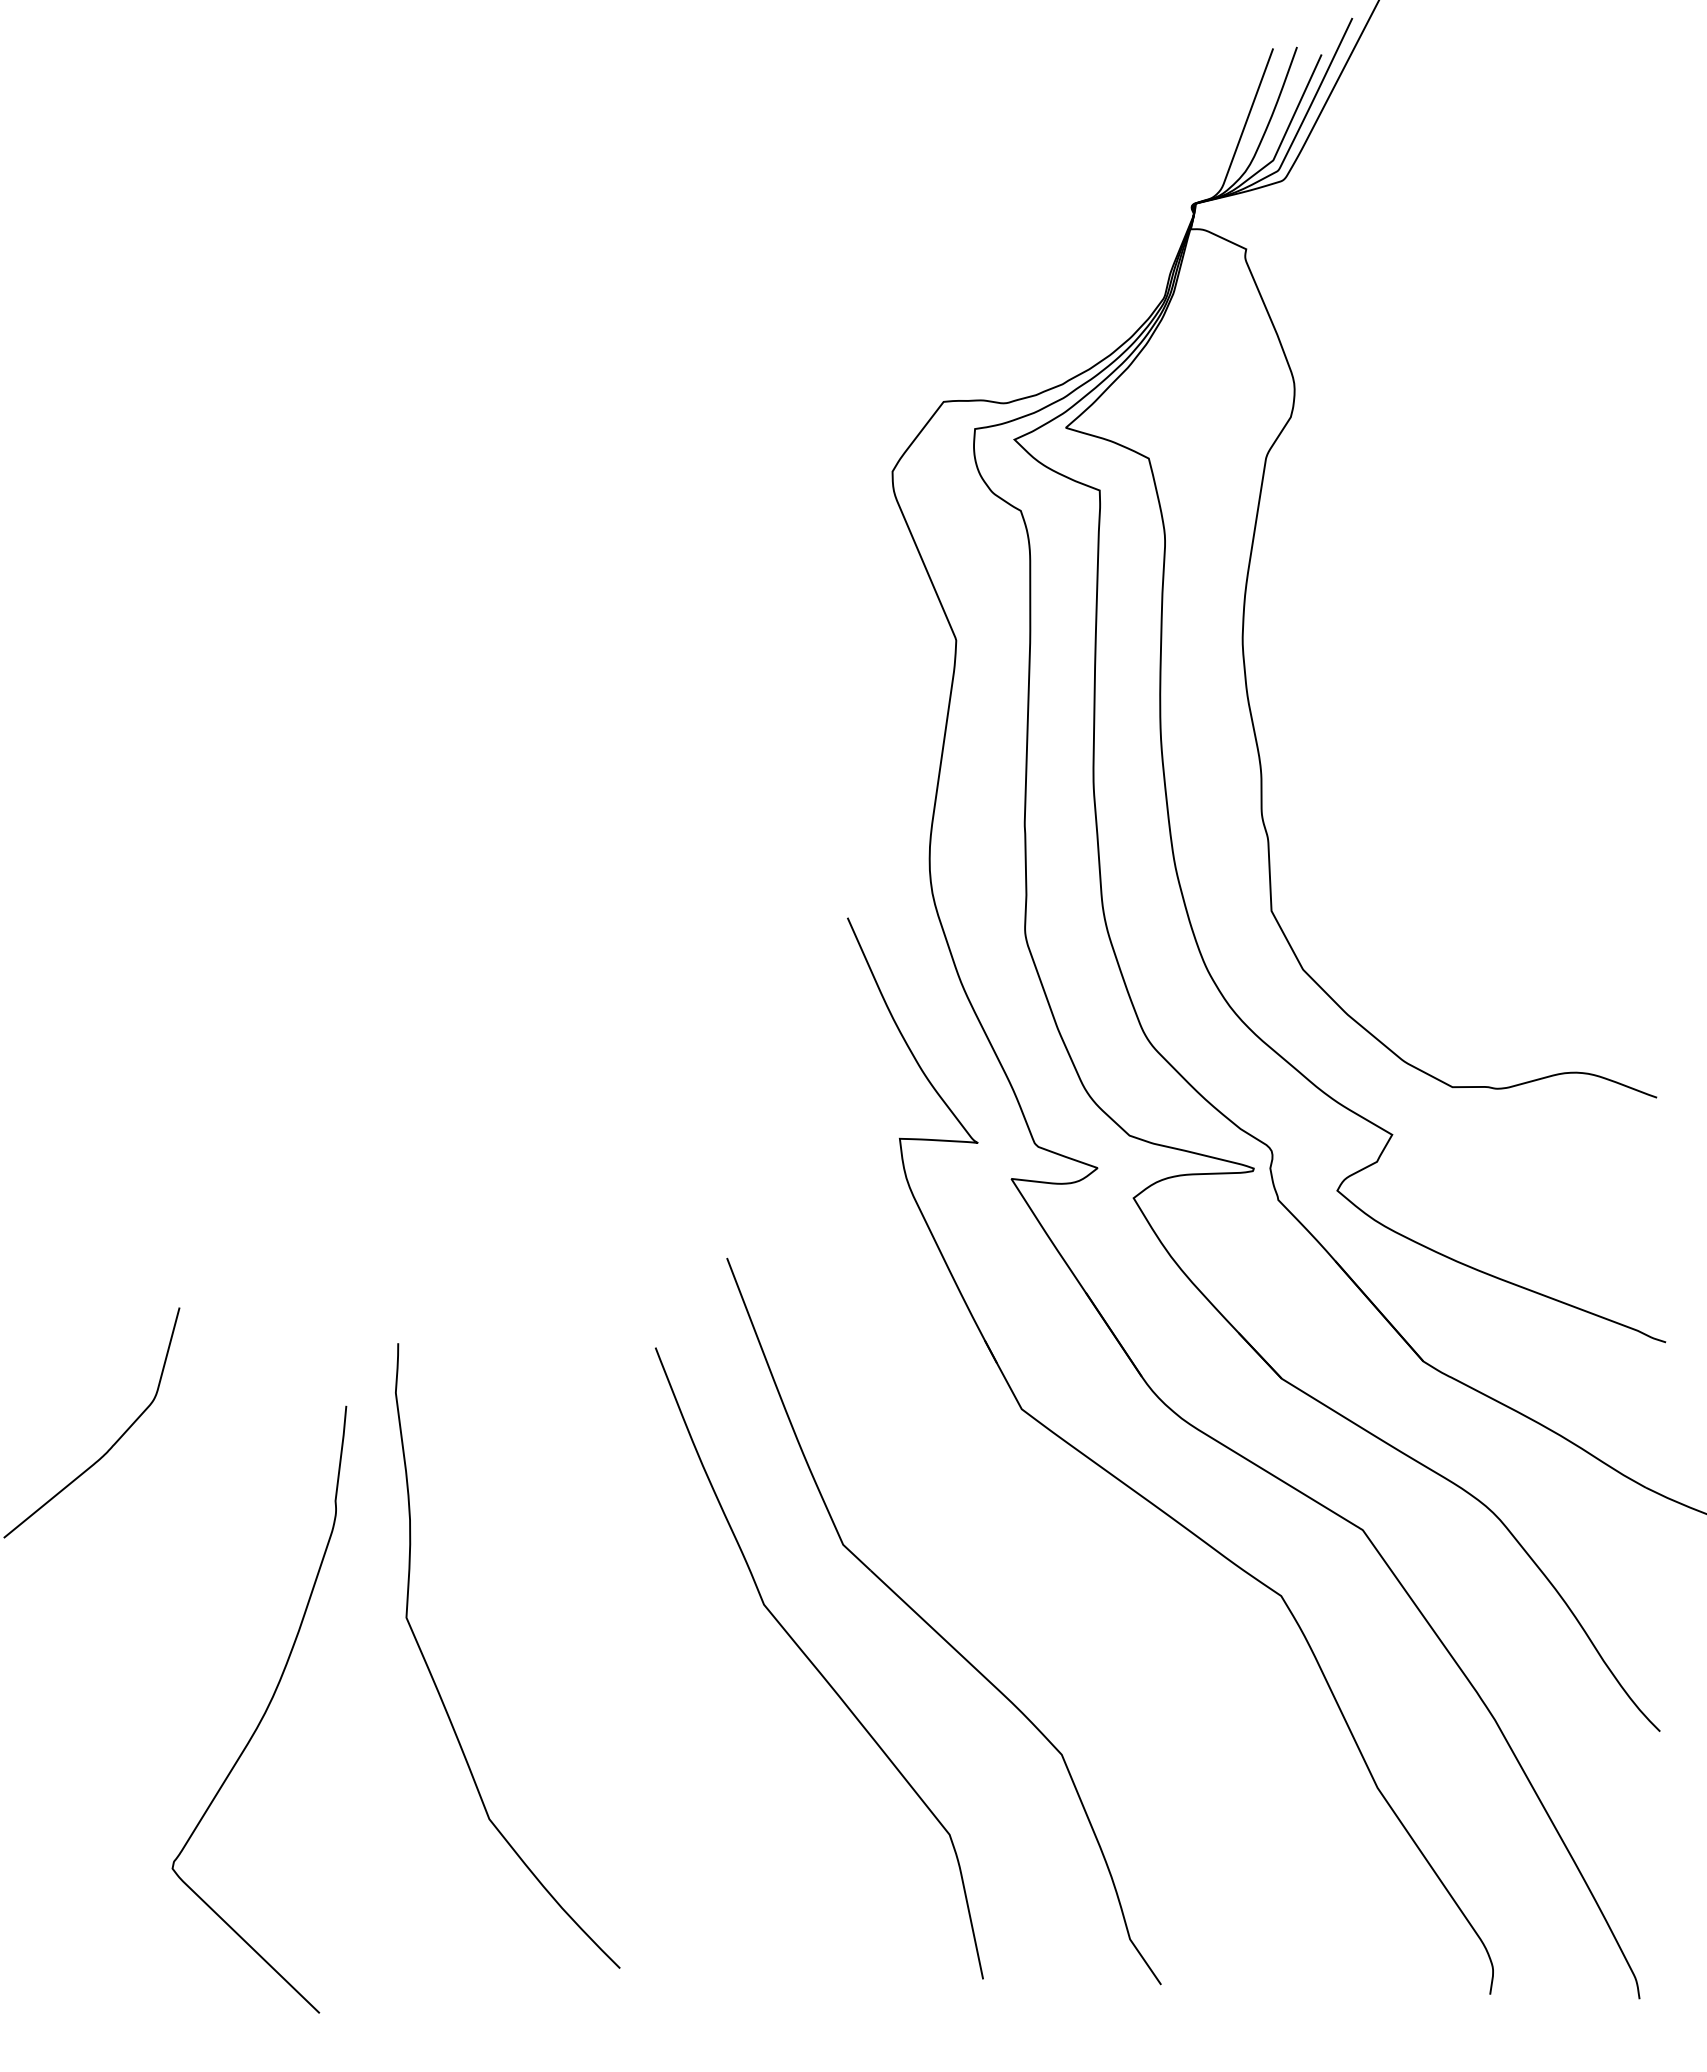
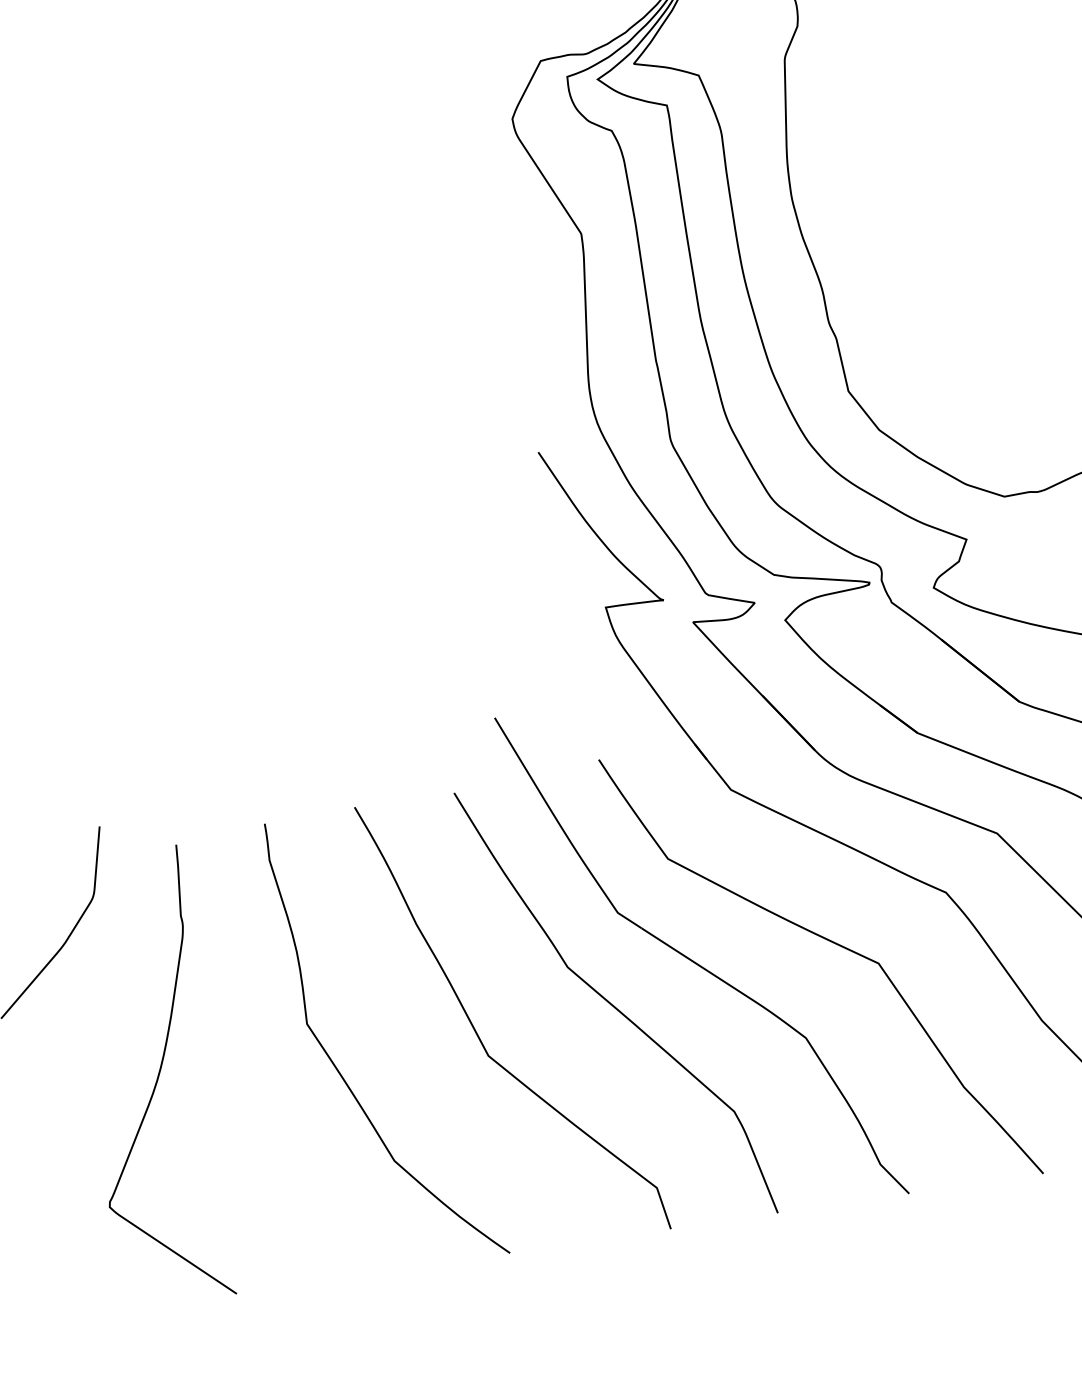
curve: (1116, 1633) -> (830, 941), added
curve: (629, 1670) -> (477, 1033), added
curve: (264, 1711) -> (156, 1079), moved

